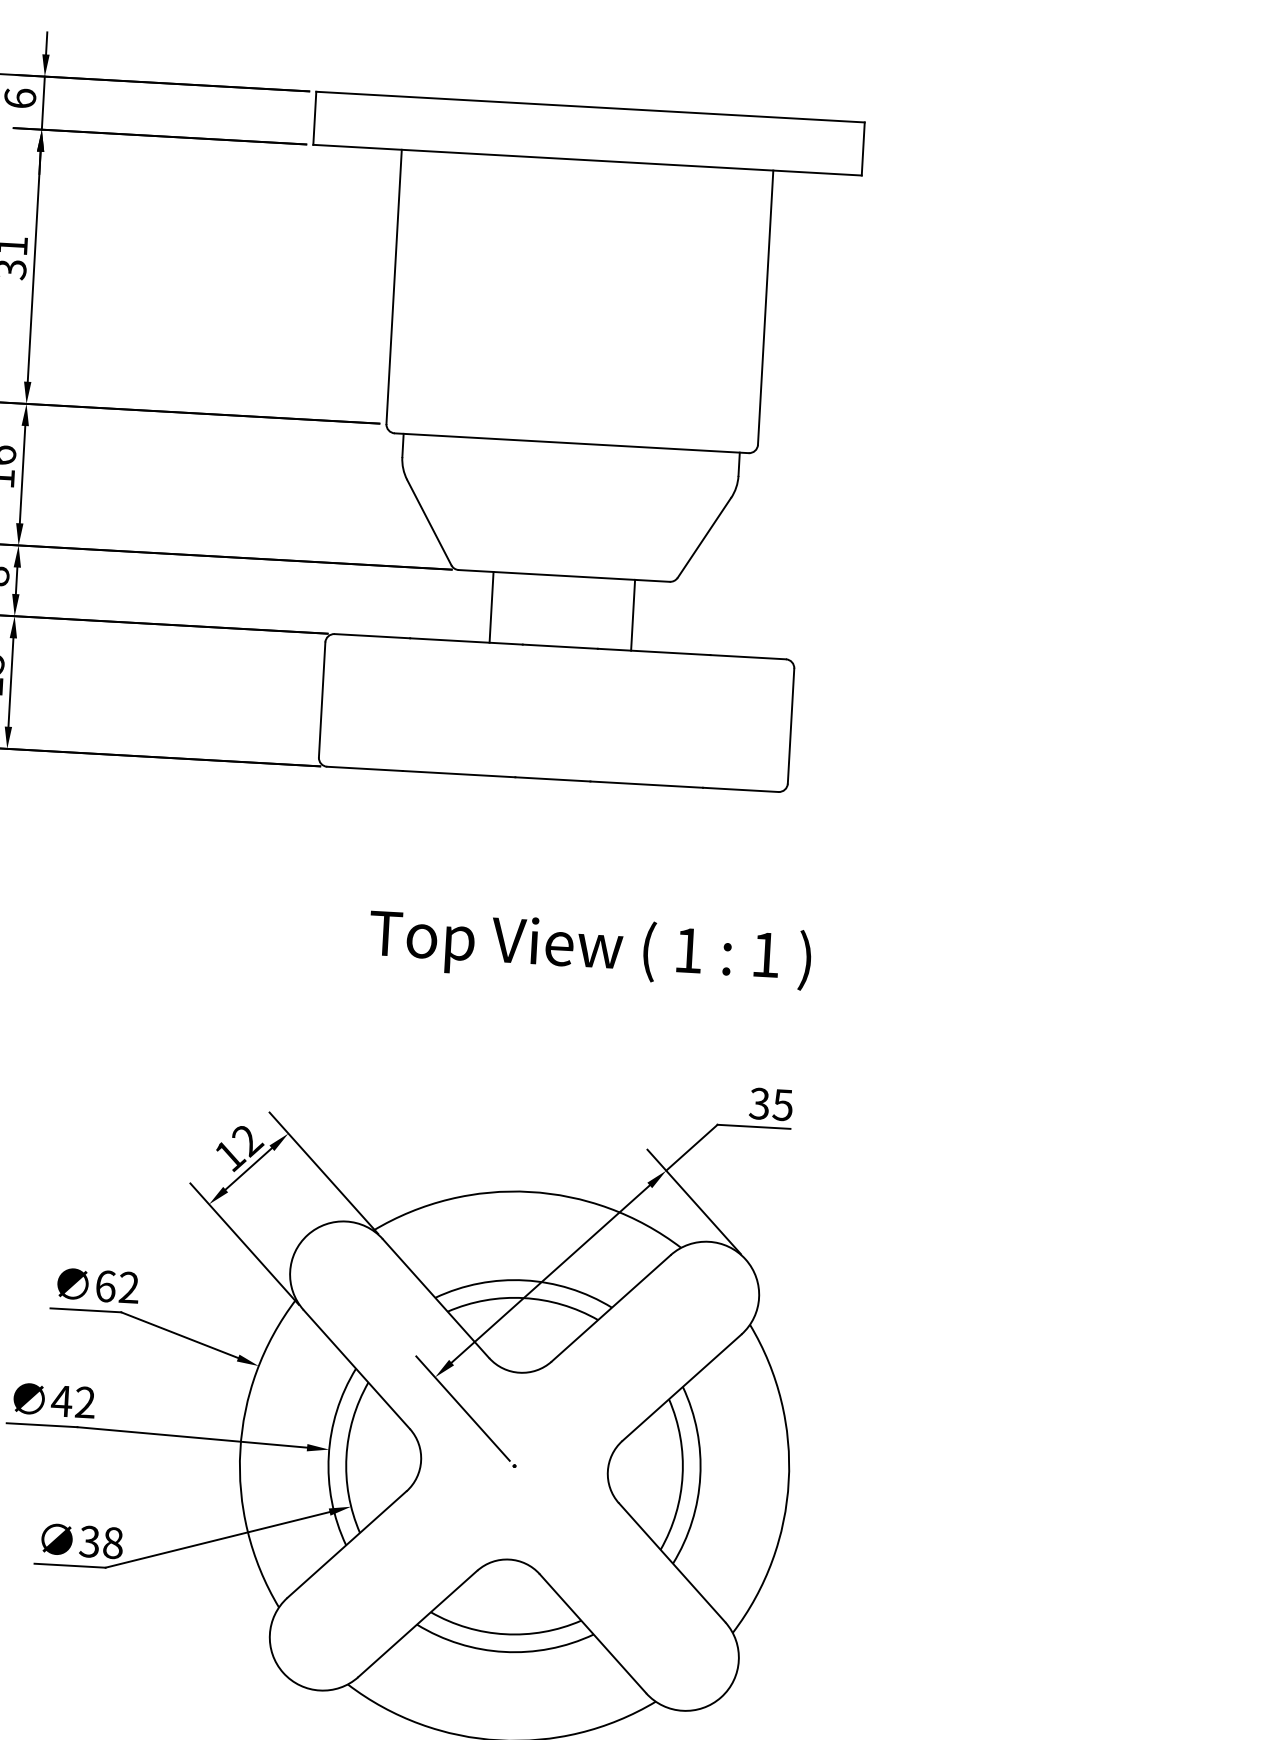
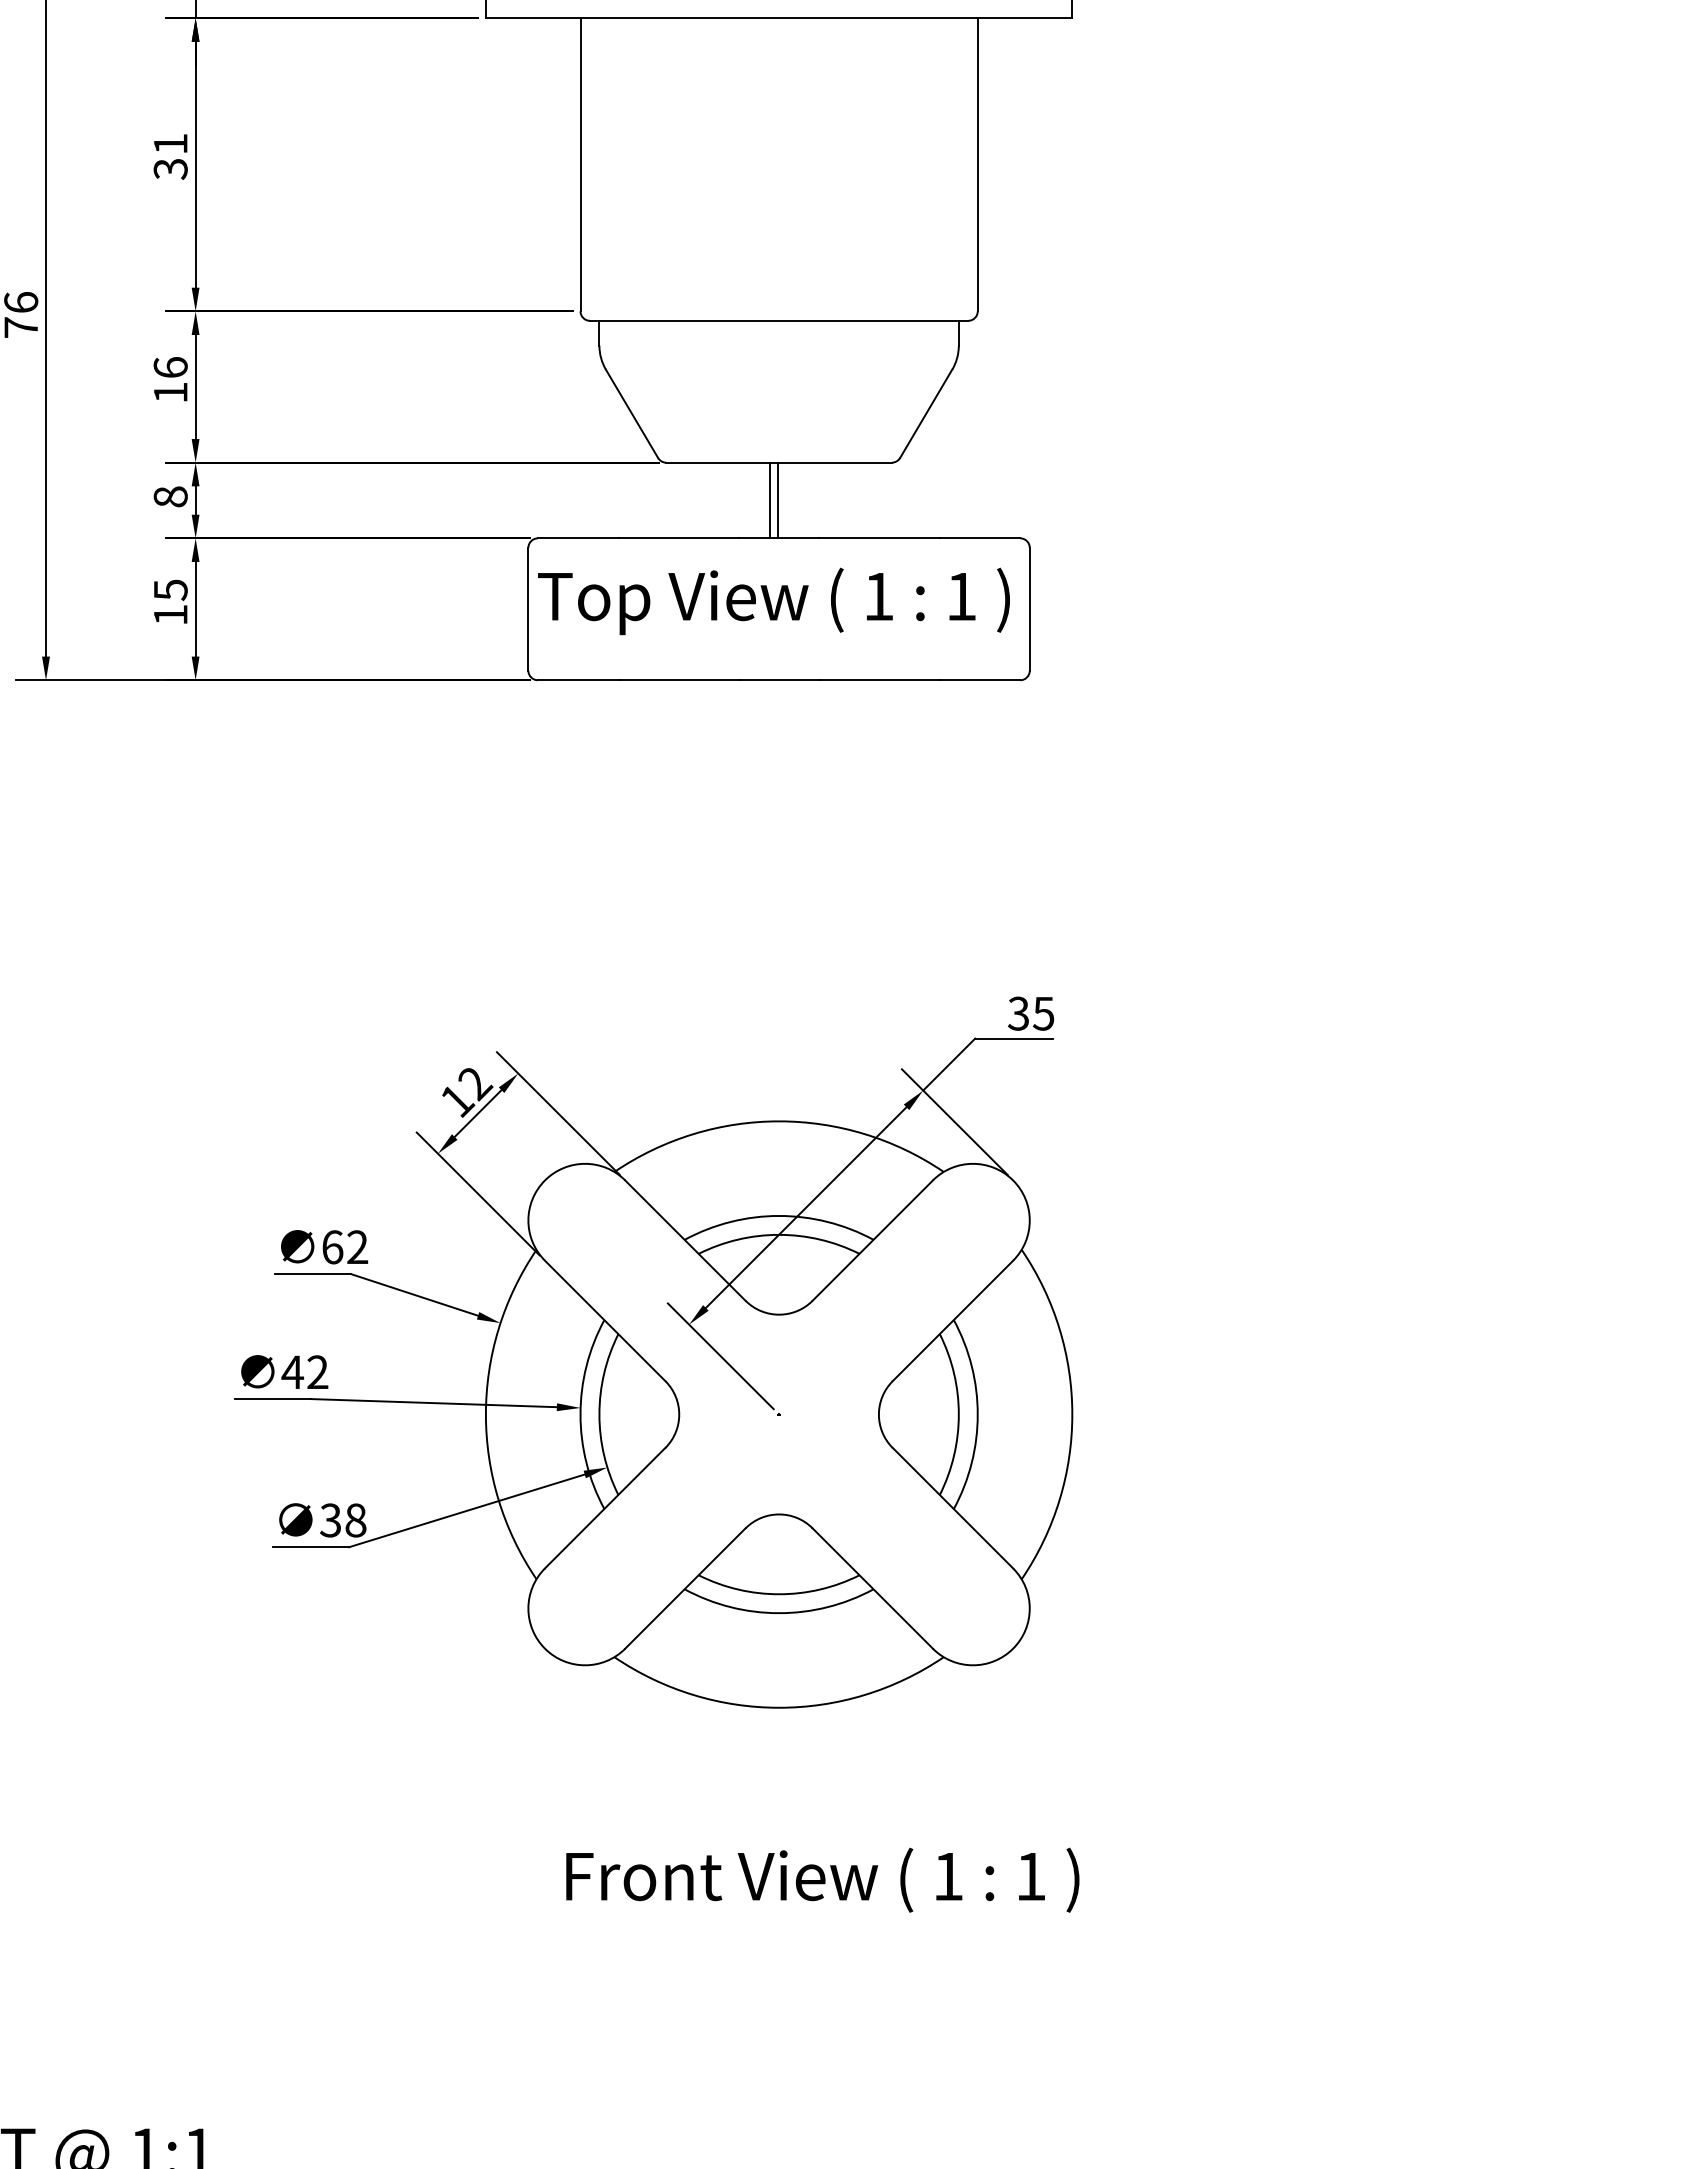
line: (491, 607) -> (778, 500), moved
line: (632, 615) -> (769, 500), moved
text: (589, 949) -> (773, 601), moved

